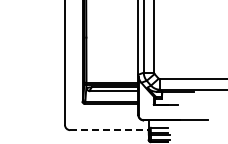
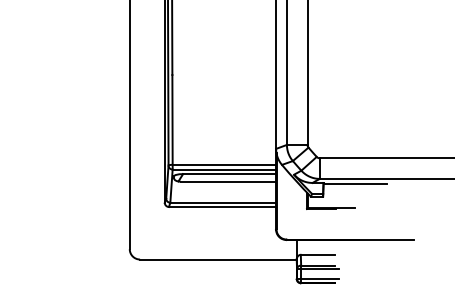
line: (109, 130) -> (218, 260), dashed -> solid

